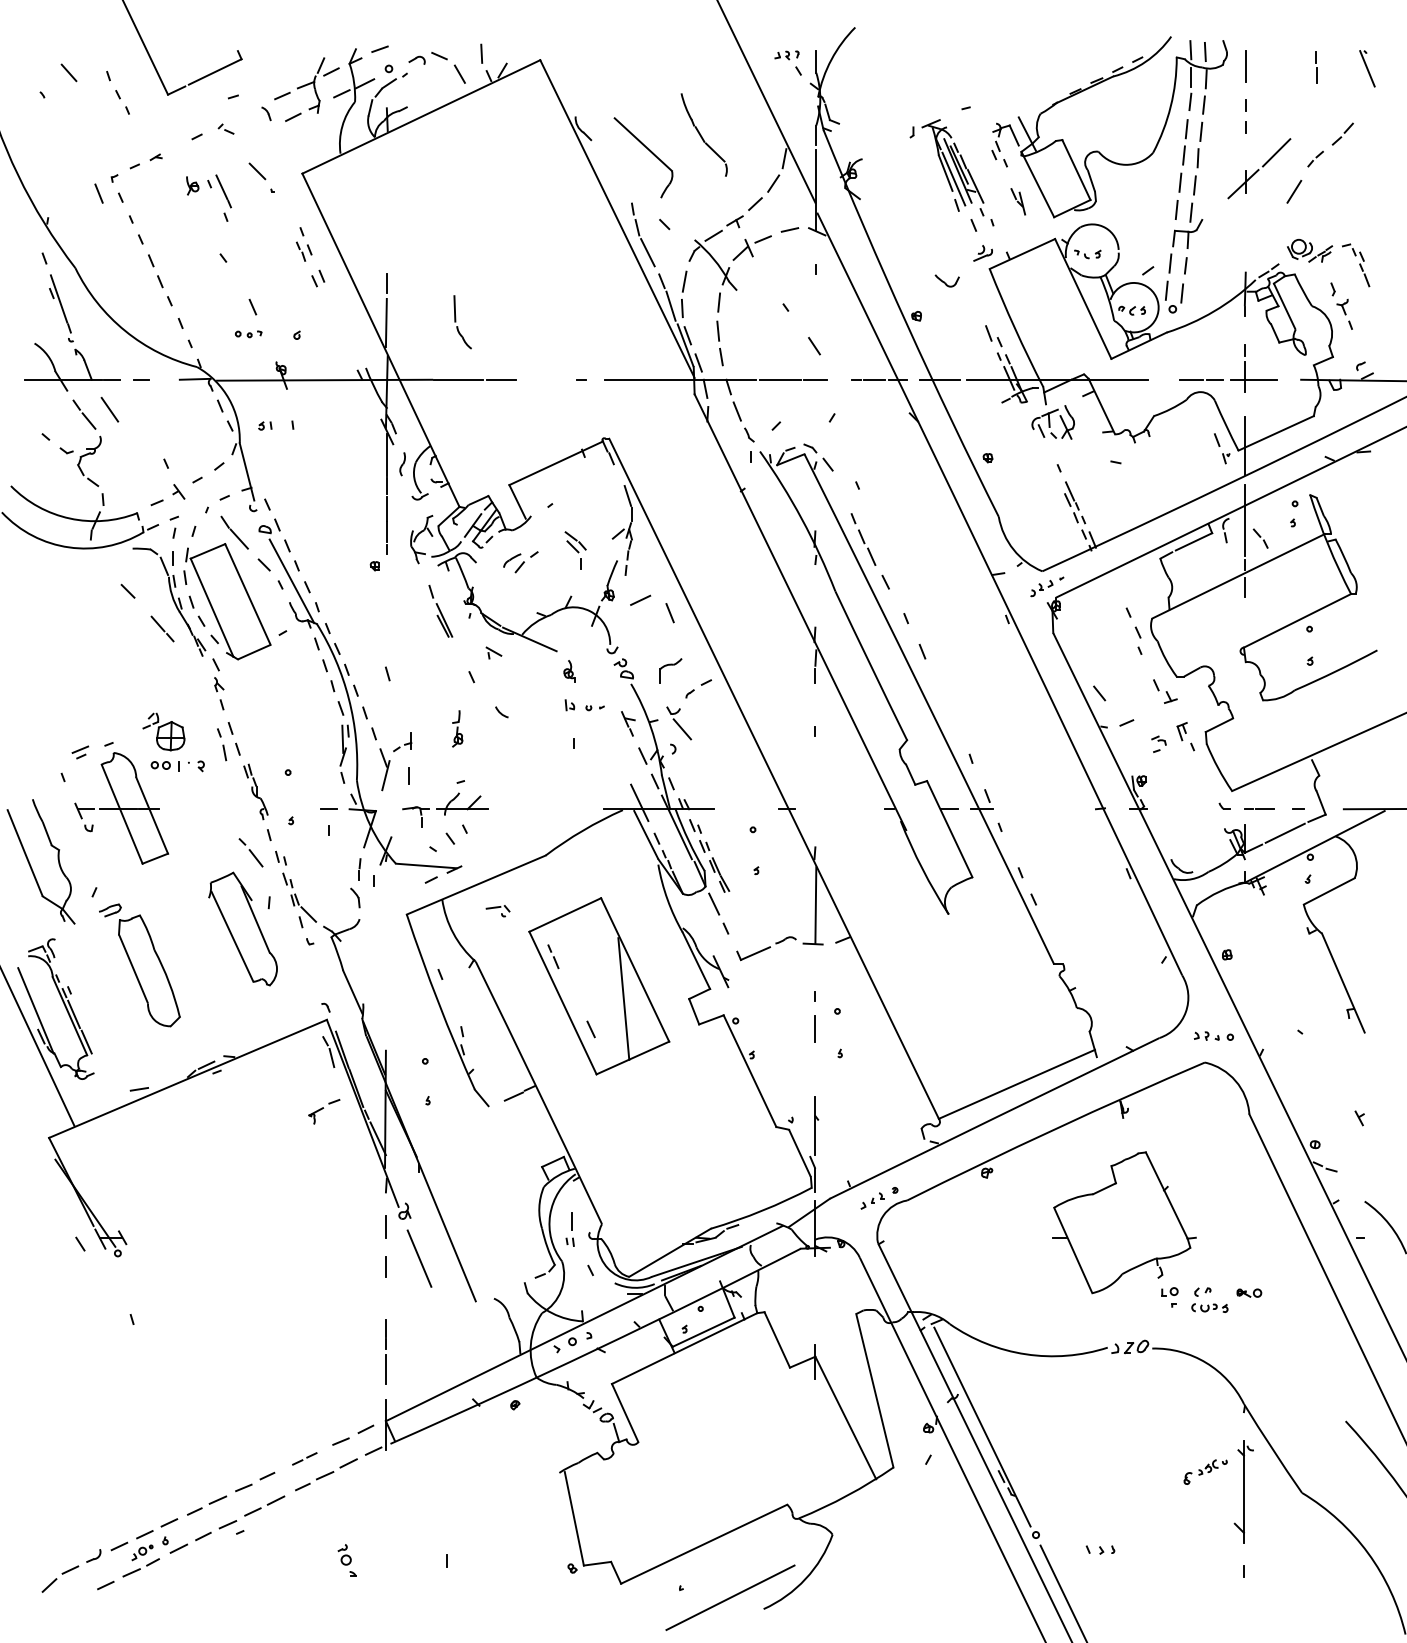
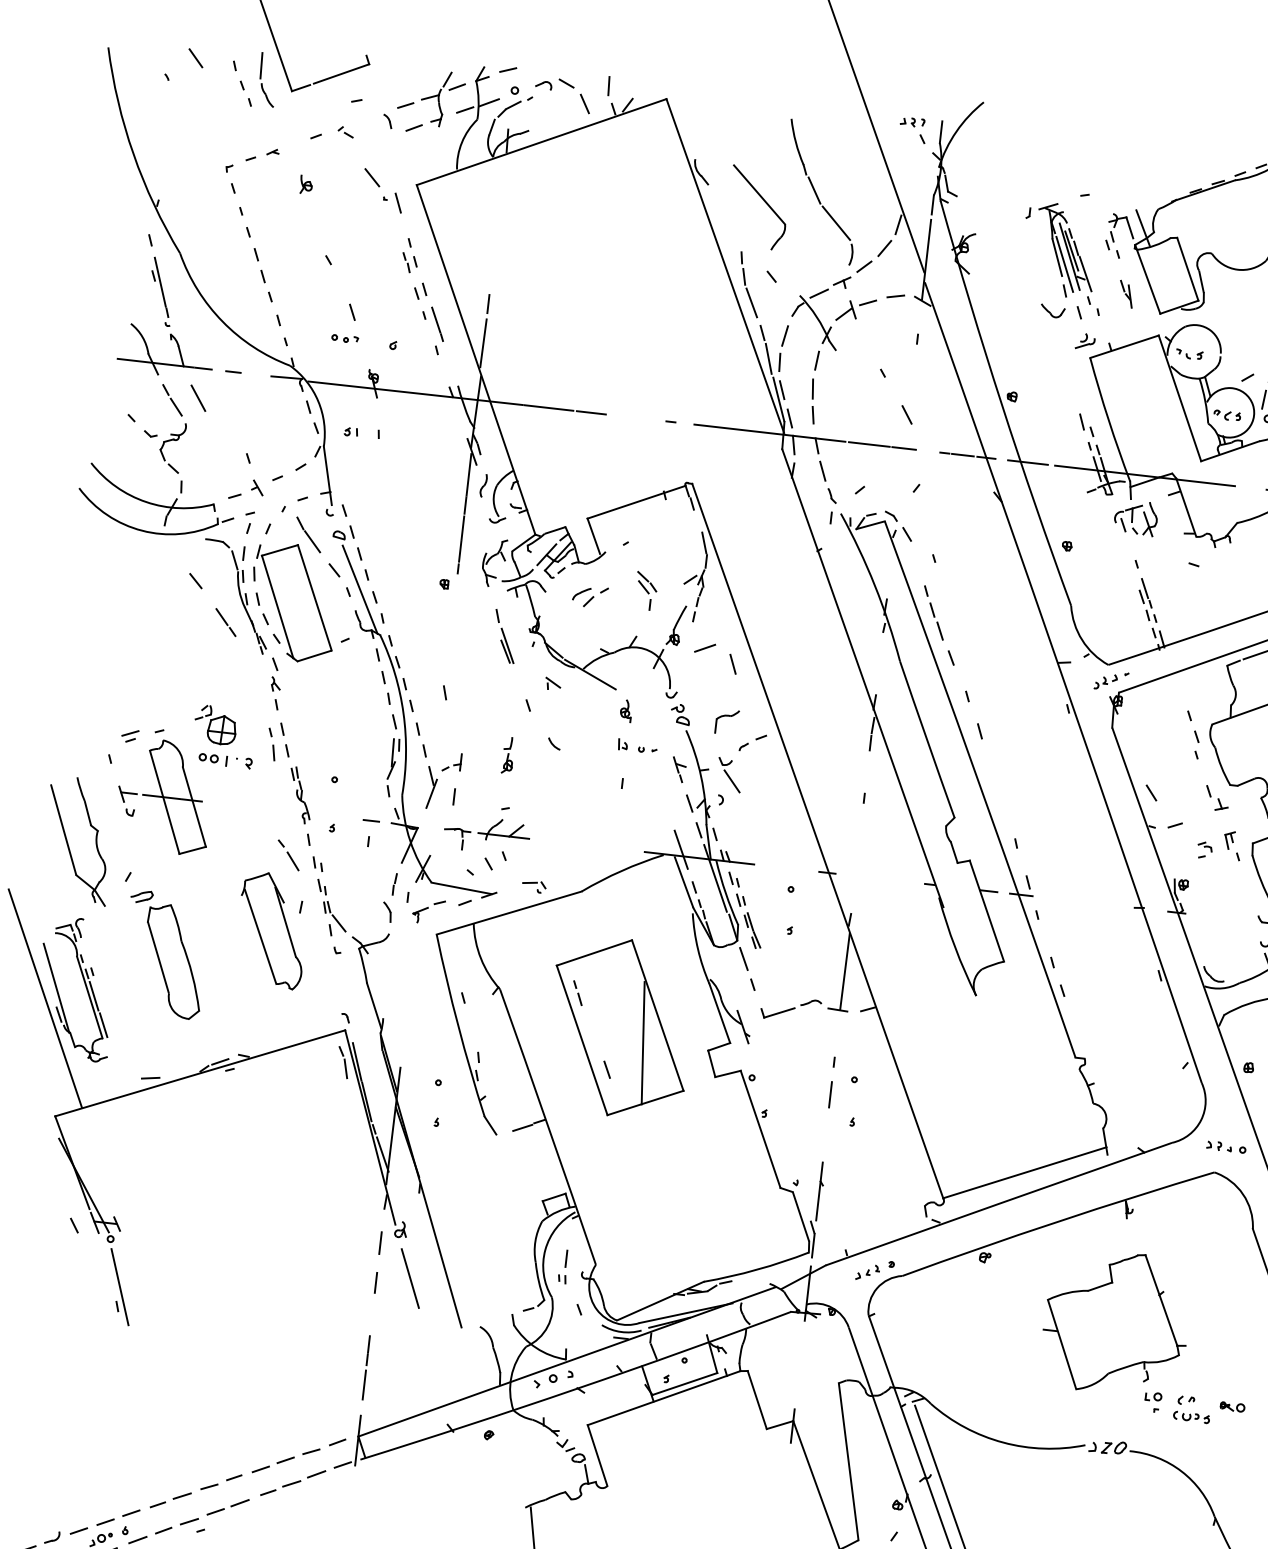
part: (703, 134) -> (820, 191), size x1.67
line: (98, 193) -> (397, 202), moved
part: (219, 197) -> (432, 329), moved
part: (946, 280) -> (1052, 310), moved
part: (462, 322) -> (267, 80), moved
part: (497, 911) -> (533, 887), moved
part: (324, 1111) -> (428, 911), moved
line: (132, 1299) -> (119, 1286), added
part: (304, 1458) -> (273, 1464), size x1.67

